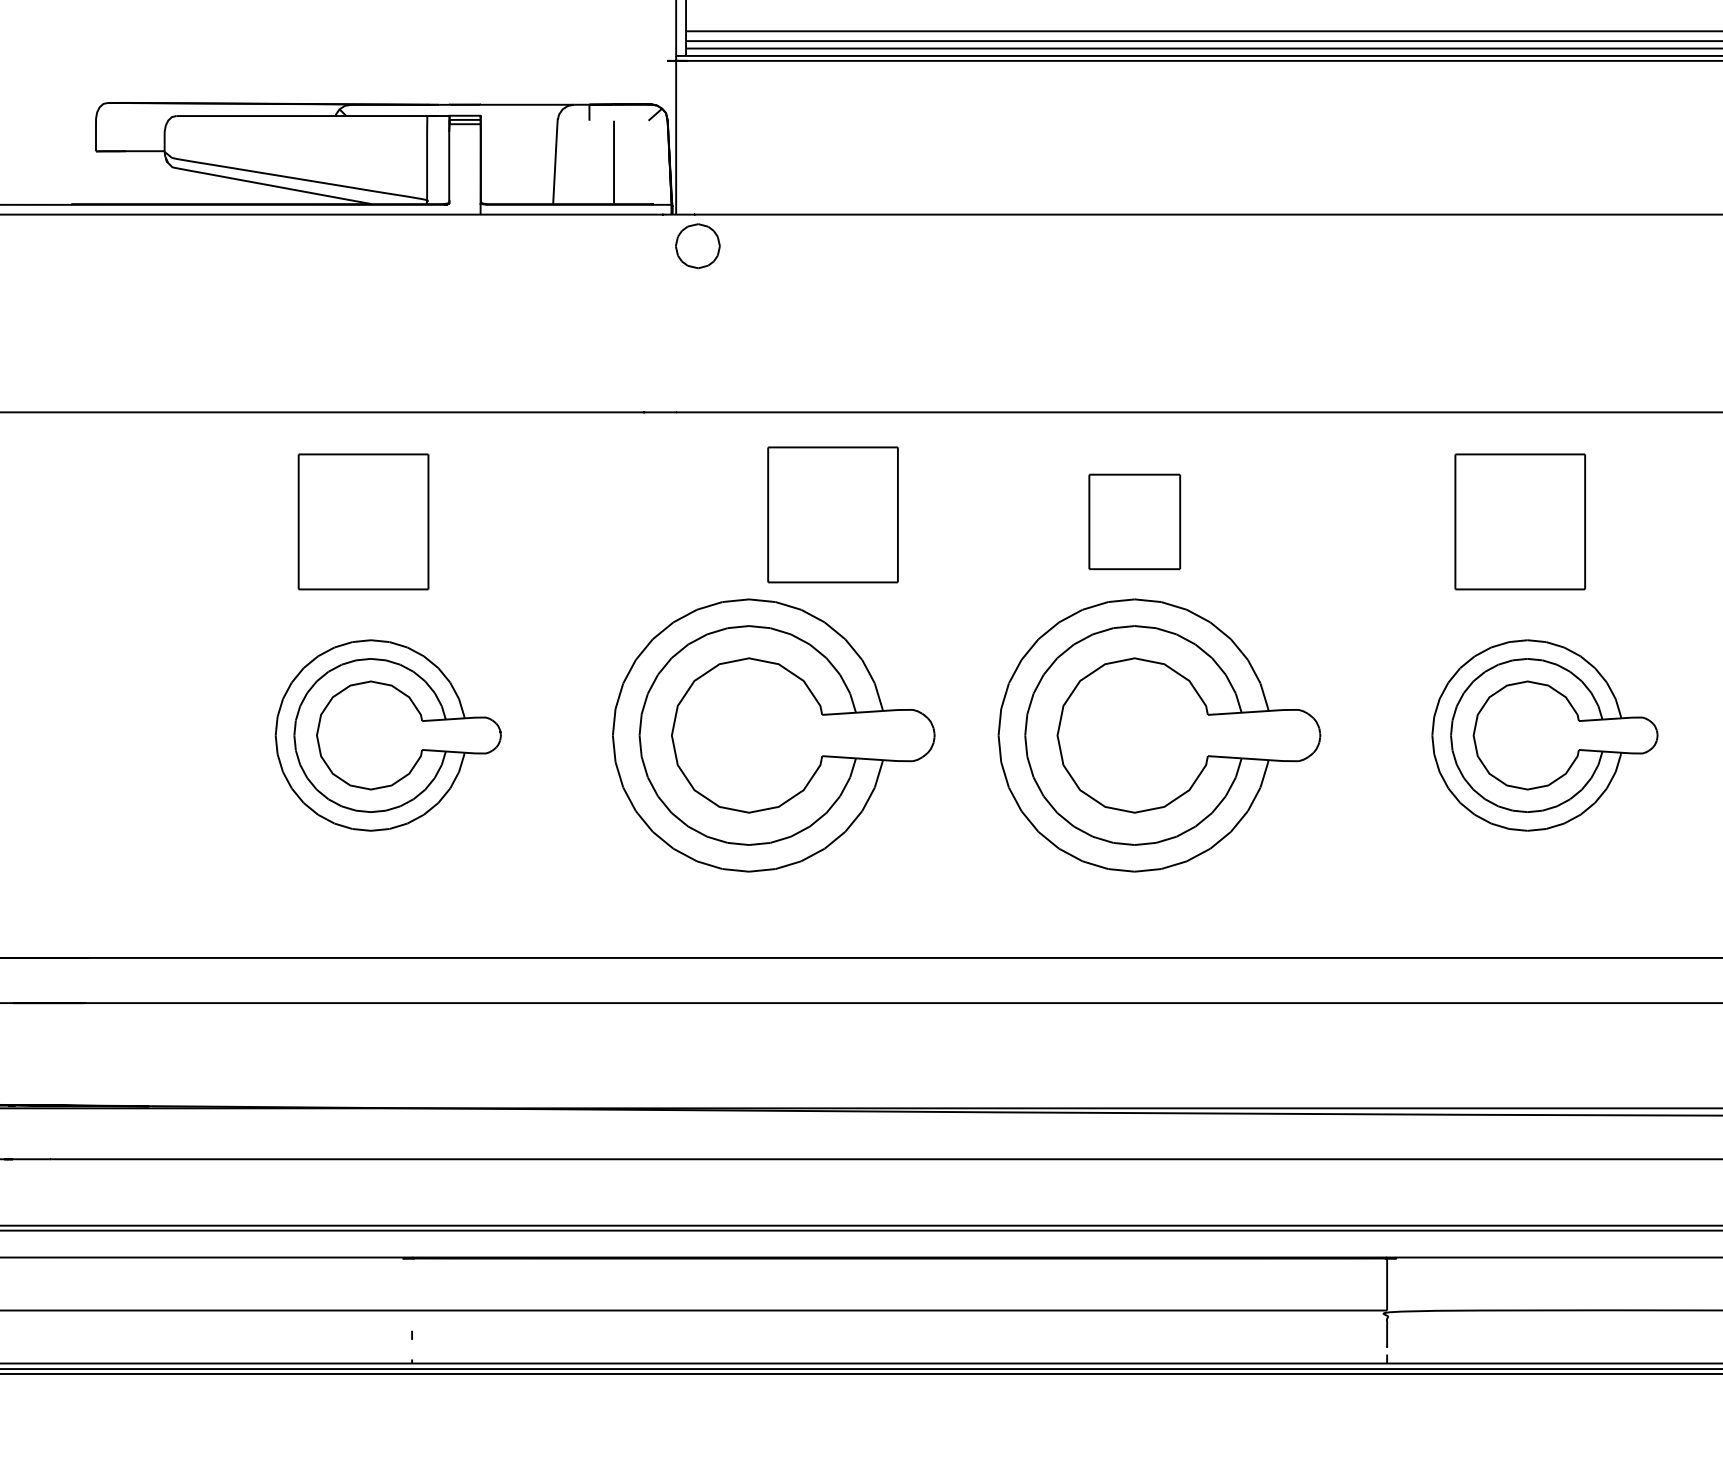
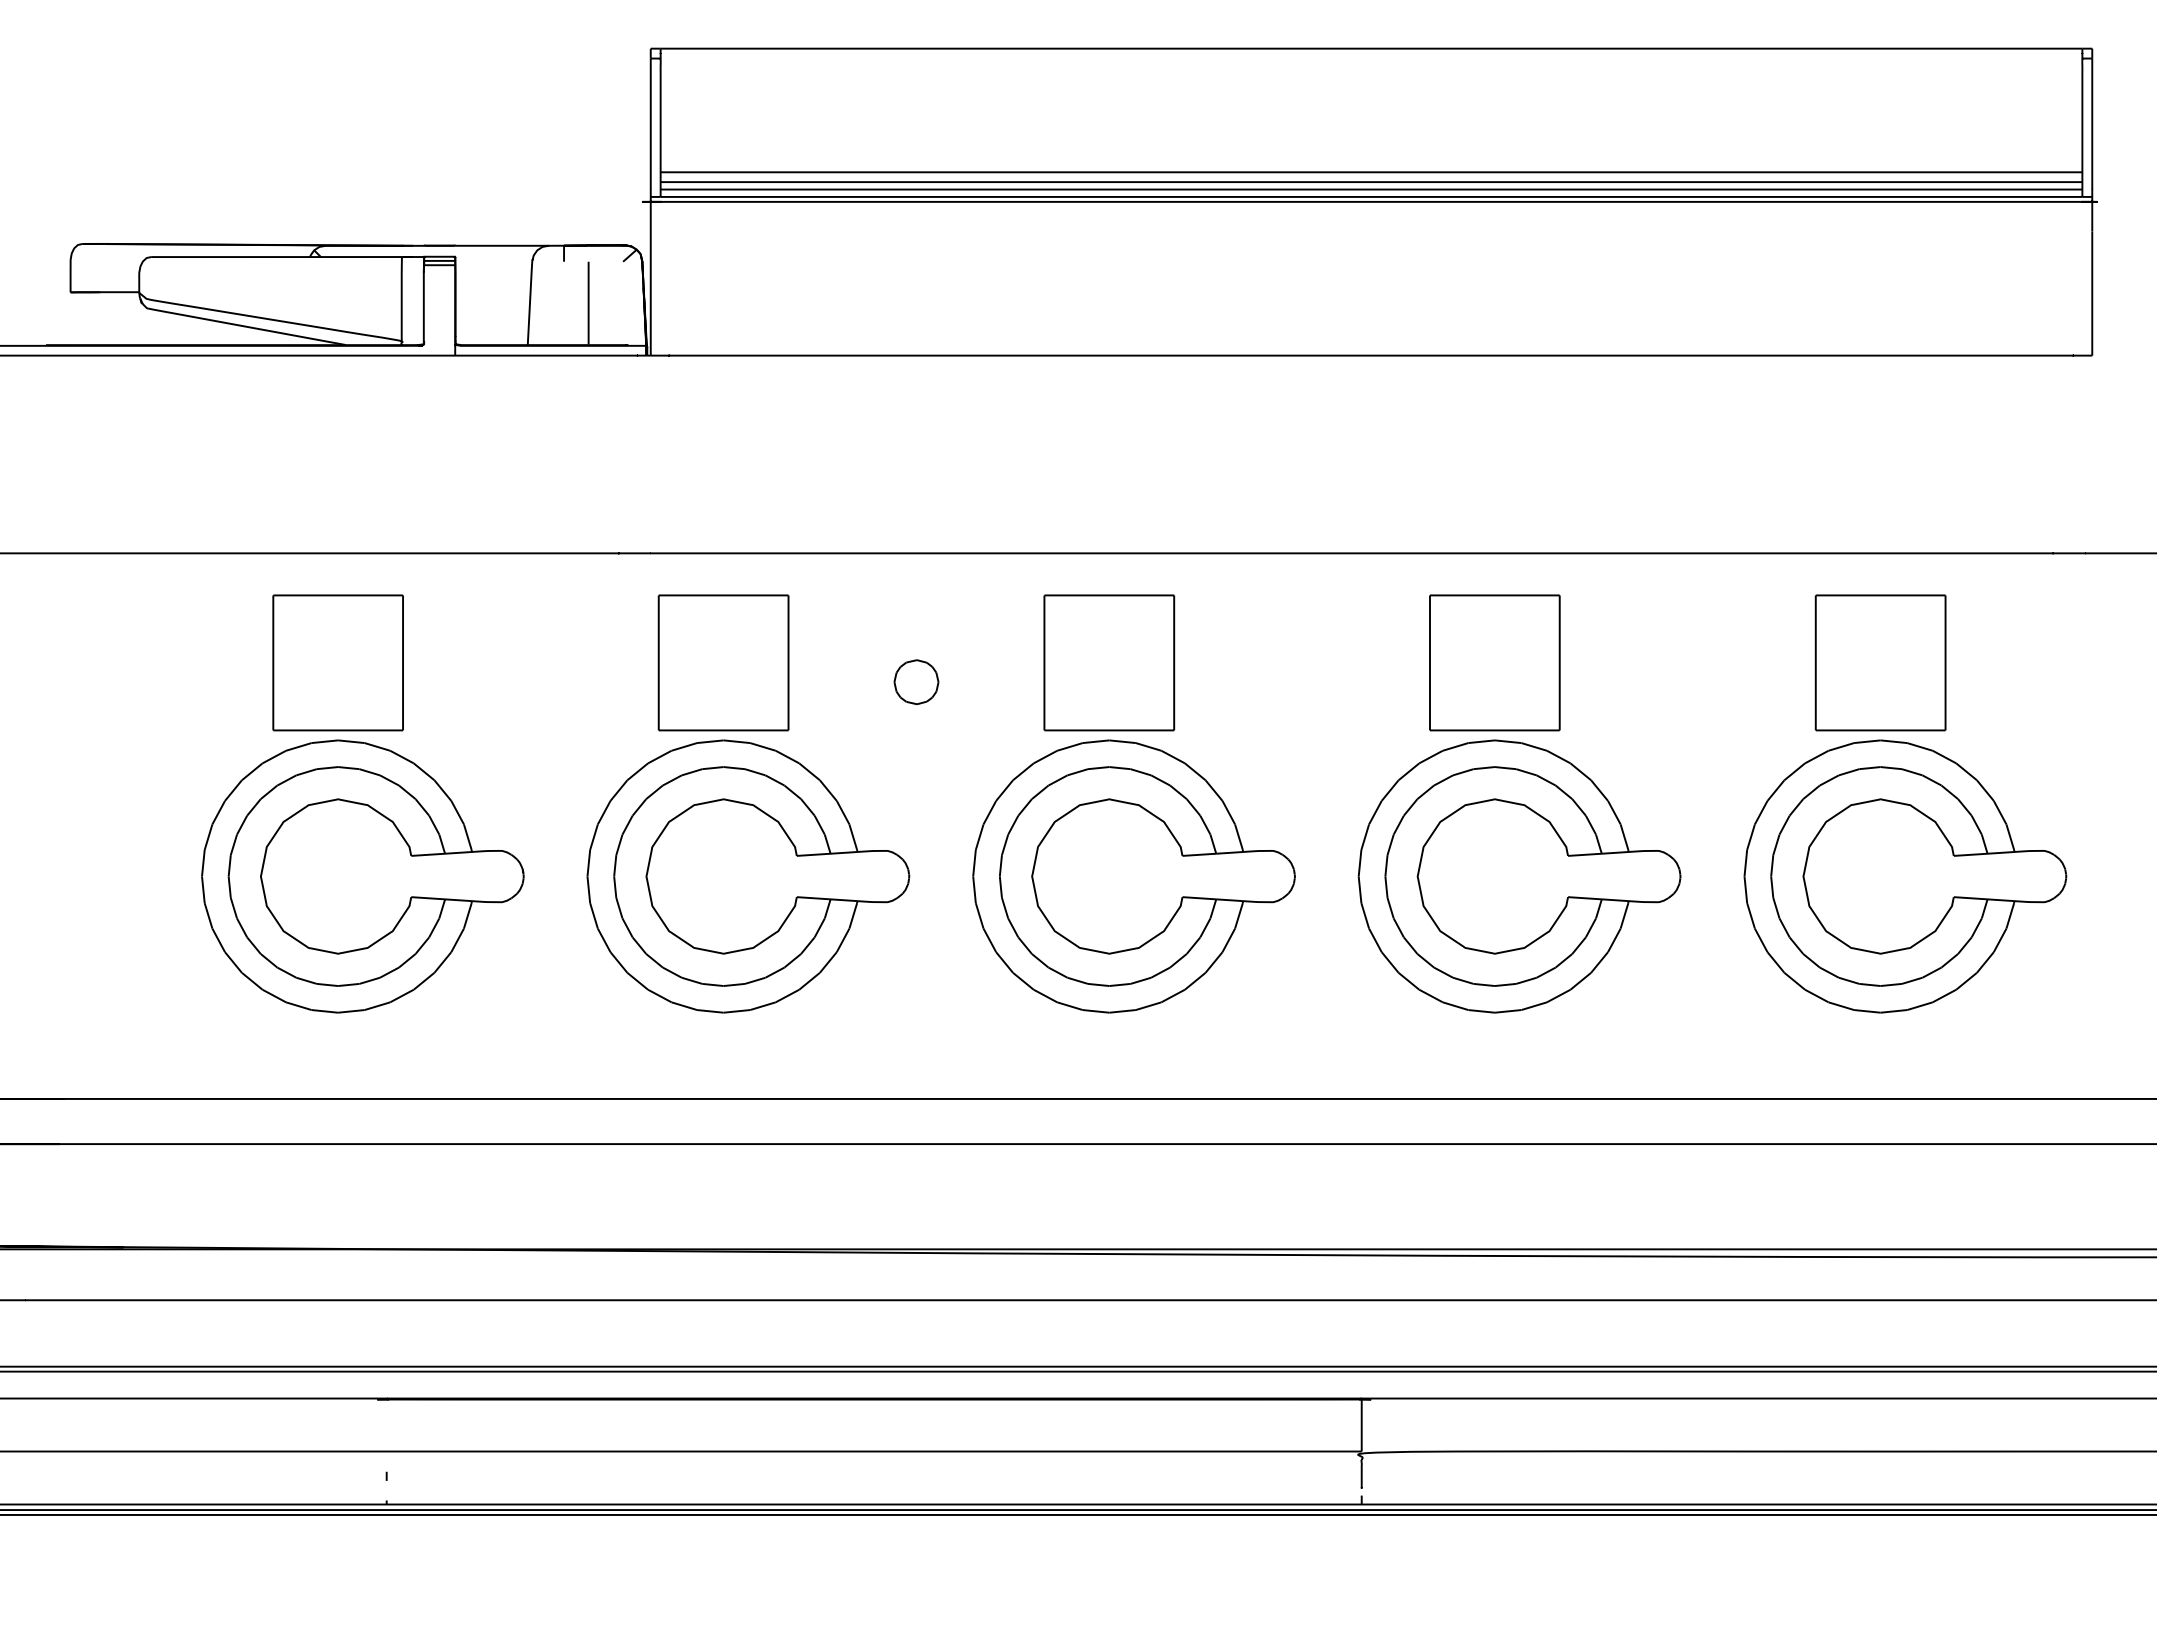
part: (697, 246) -> (916, 682), moved
part: (832, 514) -> (723, 662), moved
part: (1134, 521) -> (1109, 662), size x1.43
part: (387, 735) -> (362, 876), size x1.43
part: (1544, 735) -> (1519, 876), size x1.43

